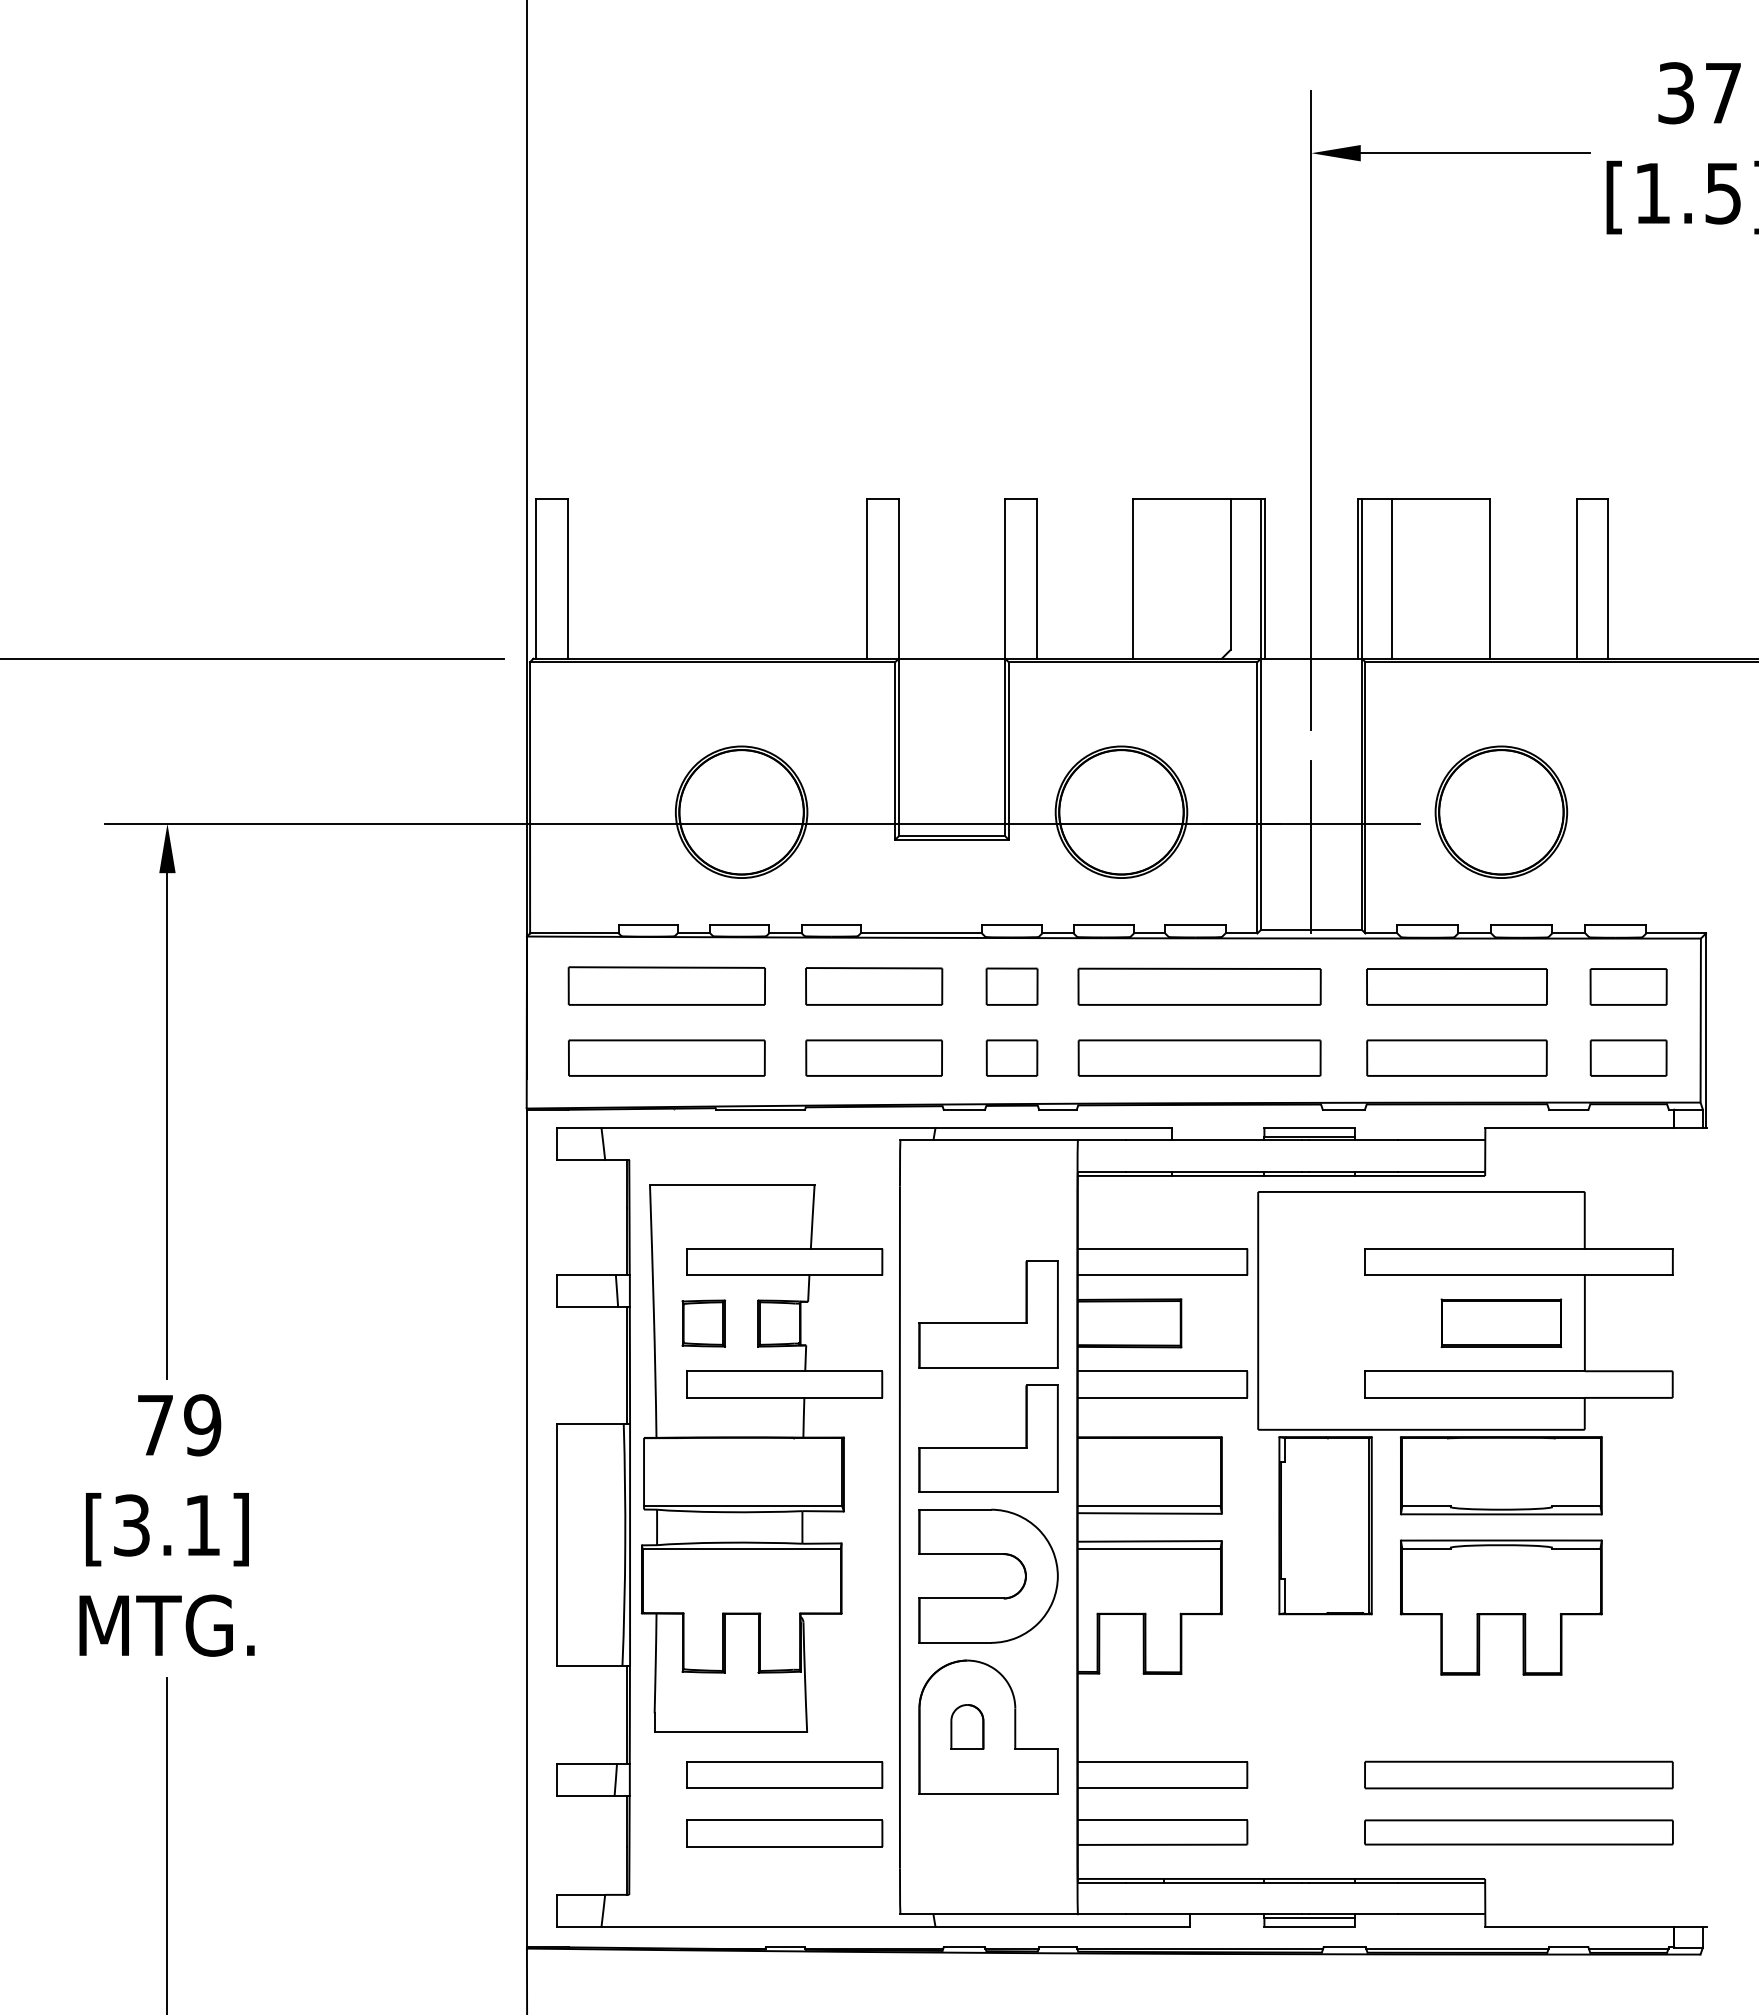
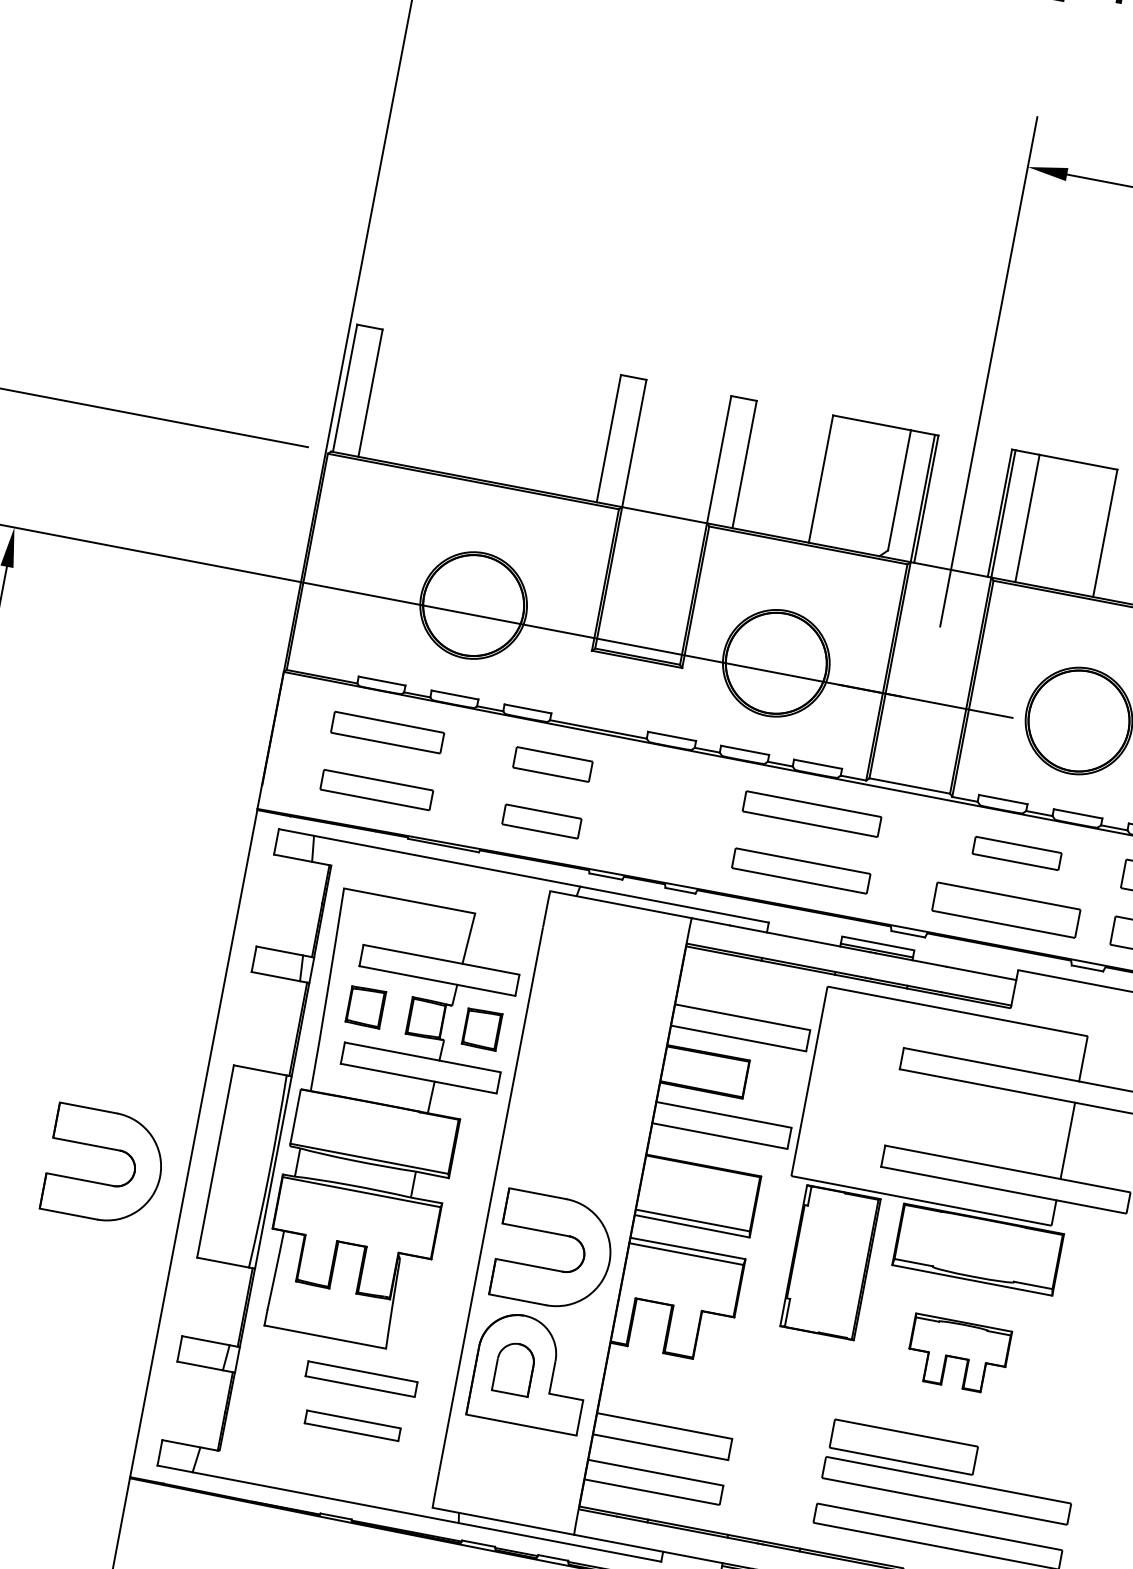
line: (1311, 846) -> (922, 719), removed
part: (666, 985) -> (387, 732), size x0.7
part: (874, 986) -> (553, 764), size x0.7
part: (1011, 986) -> (662, 785), removed
part: (1199, 986) -> (812, 813), size x0.7
part: (1456, 986) -> (1016, 853), size x0.6
part: (666, 1057) -> (376, 789), size x0.7
part: (873, 1057) -> (541, 820), size x0.7
part: (1011, 1057) -> (651, 841), removed
part: (1199, 1057) -> (801, 870), size x0.7
part: (988, 1322) -> (592, 1049), removed
part: (849, 1323) -> (481, 1029), added
part: (1501, 1323) -> (1001, 1128), removed
part: (988, 1447) -> (573, 1149), removed
part: (424, 1554) -> (108, 1148), added
part: (1500, 1607) -> (957, 1354), size x0.6
part: (967, 1726) -> (514, 1368), size x1.4
part: (1456, 1731) -> (903, 1446), added
part: (784, 1774) -> (361, 1378), size x0.7
part: (784, 1833) -> (352, 1425), size x0.6

